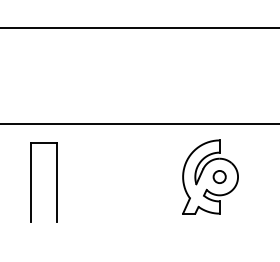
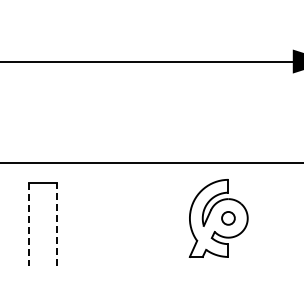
line: (56, 181) -> (56, 223), solid -> dashed
line: (30, 182) -> (29, 224), solid -> dashed

